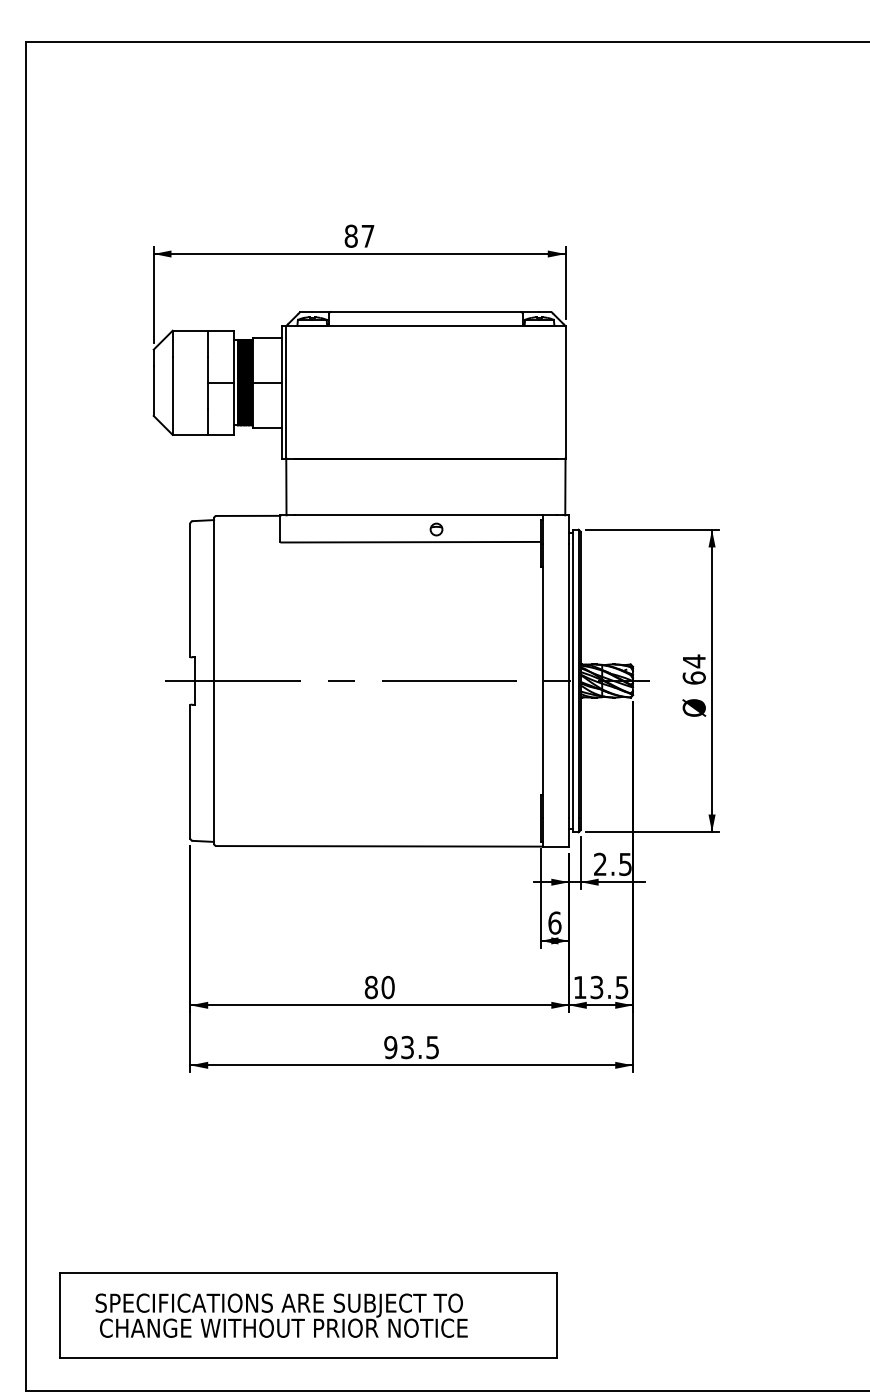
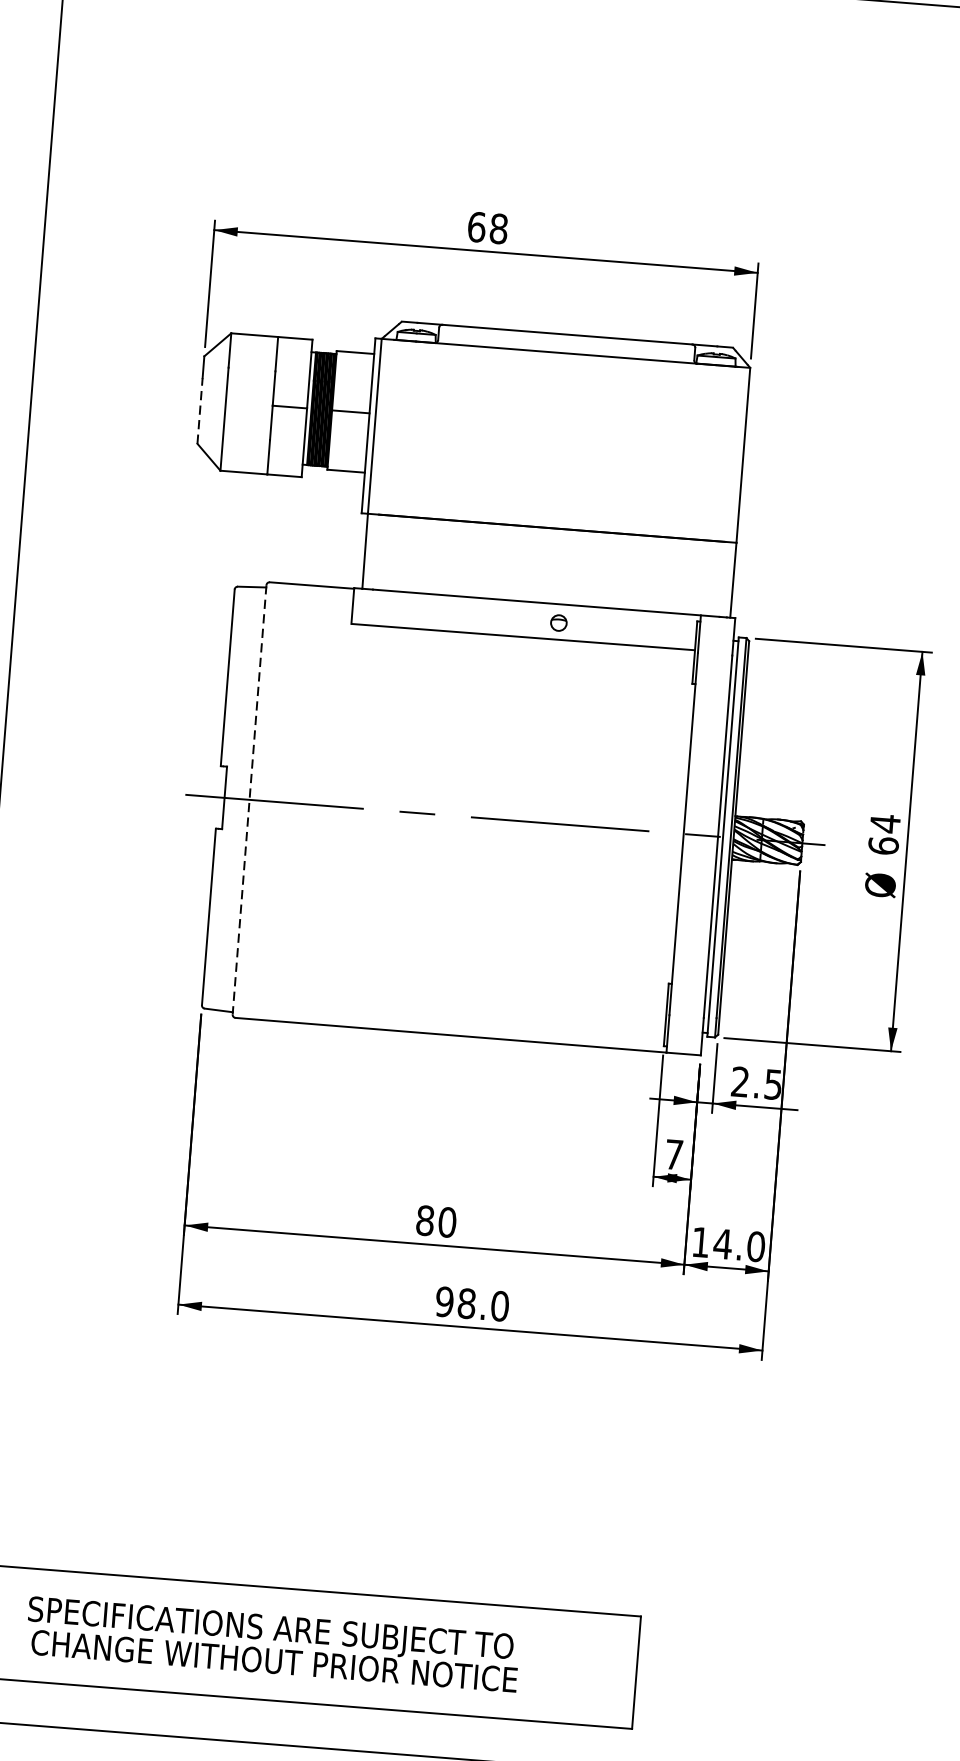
text: (359, 235) -> (487, 227), 87 -> 68
line: (153, 391) -> (199, 411), solid -> dashed
line: (214, 681) -> (250, 800), solid -> dashed
text: (554, 922) -> (673, 1153), 6 -> 7
text: (608, 987) -> (738, 1245), 13.5 -> 14.0
text: (420, 1047) -> (483, 1304), 93.5 -> 98.0

